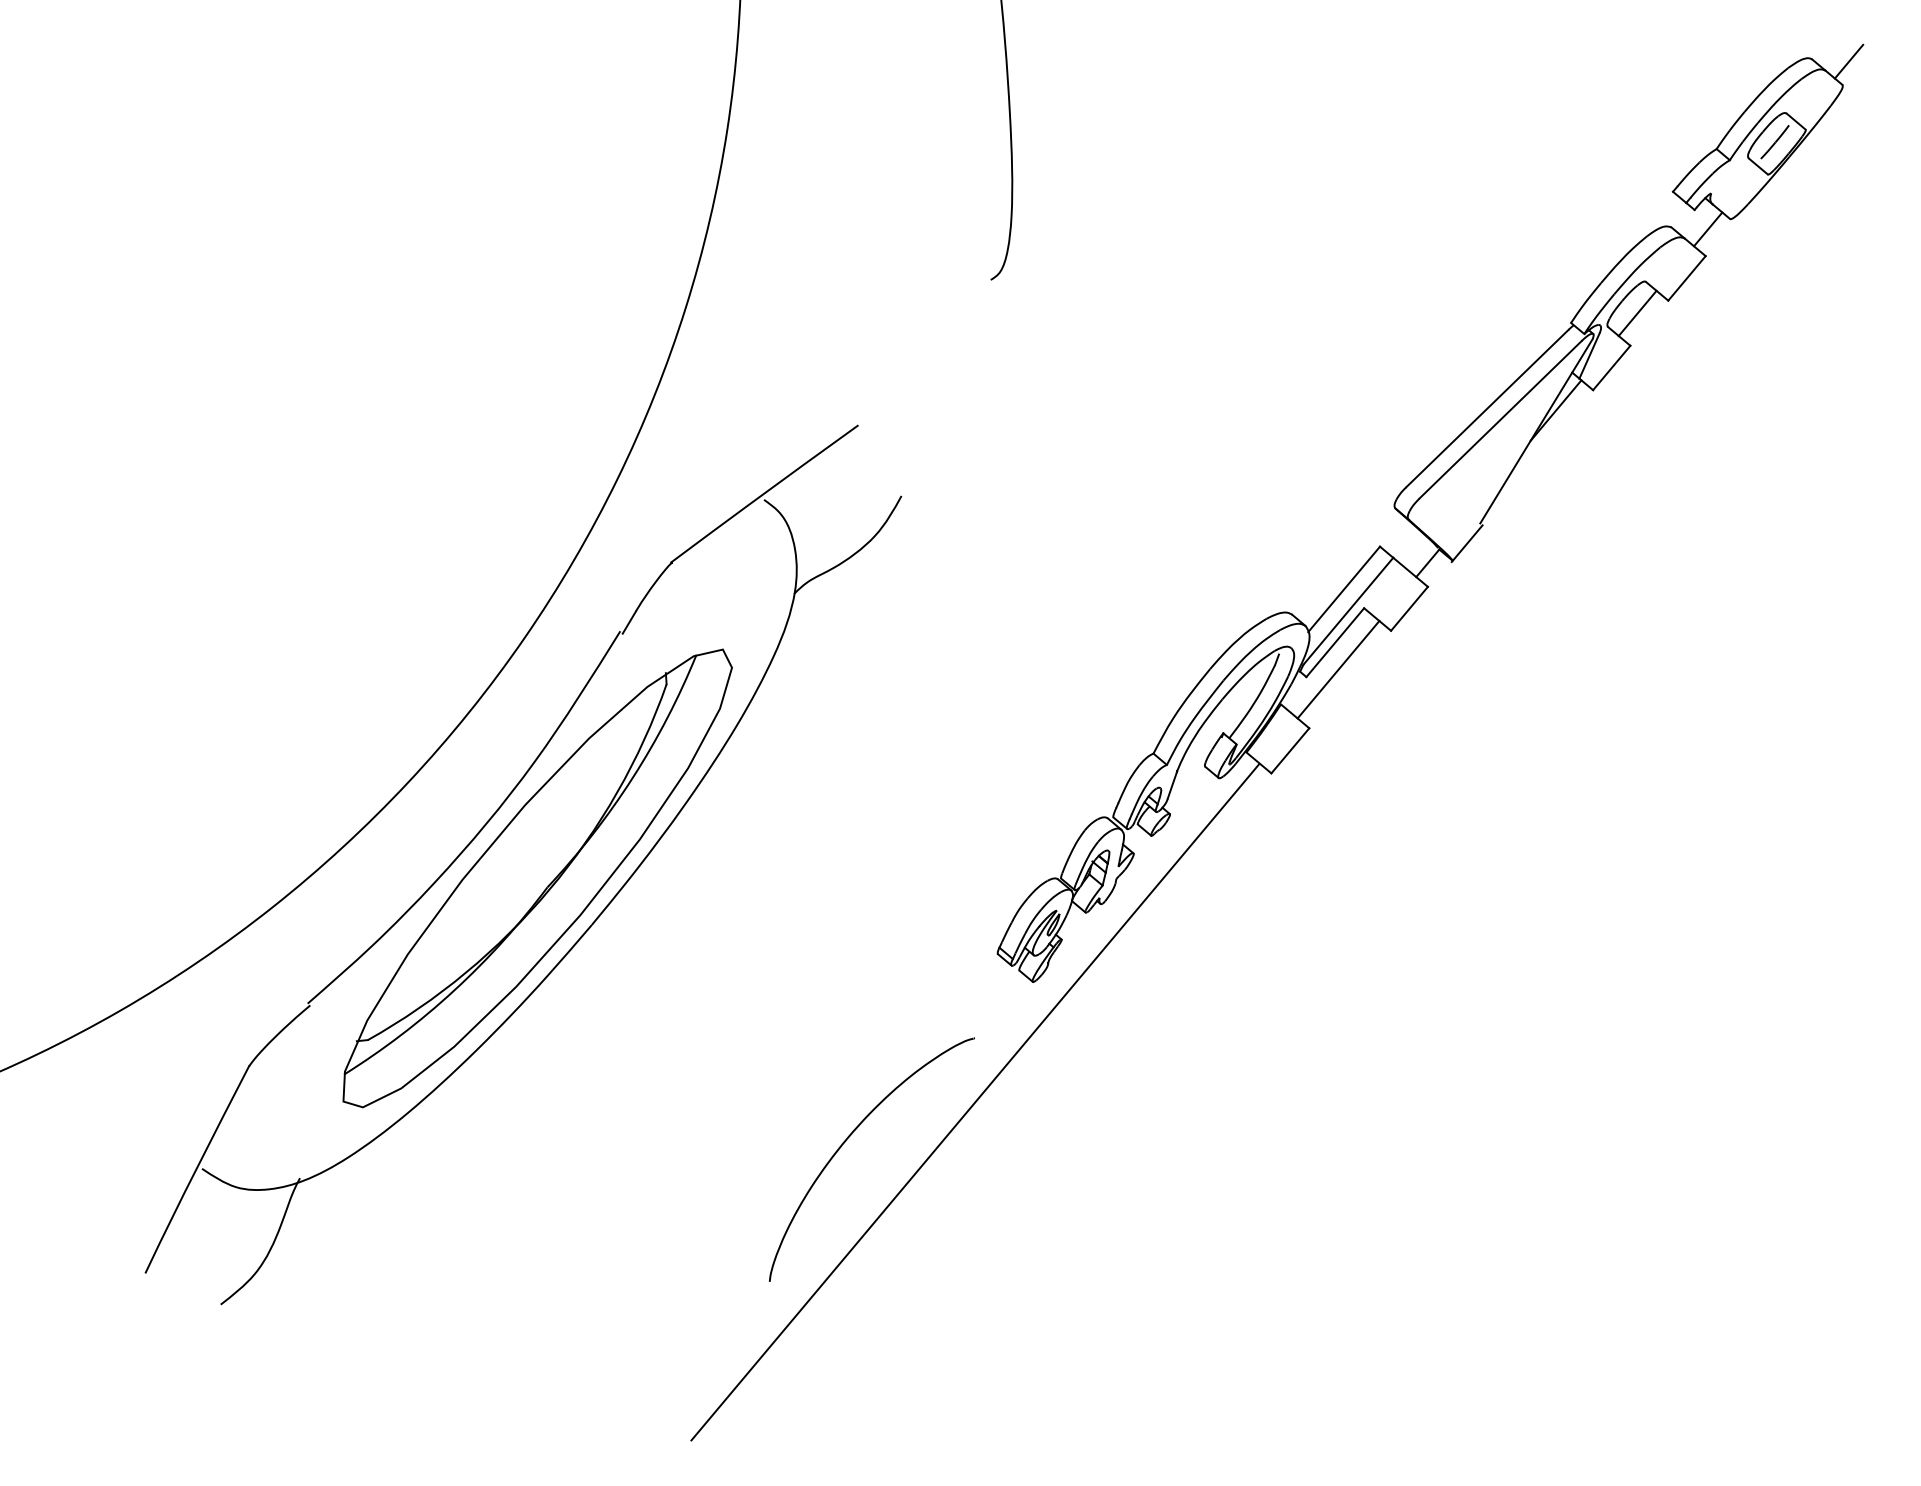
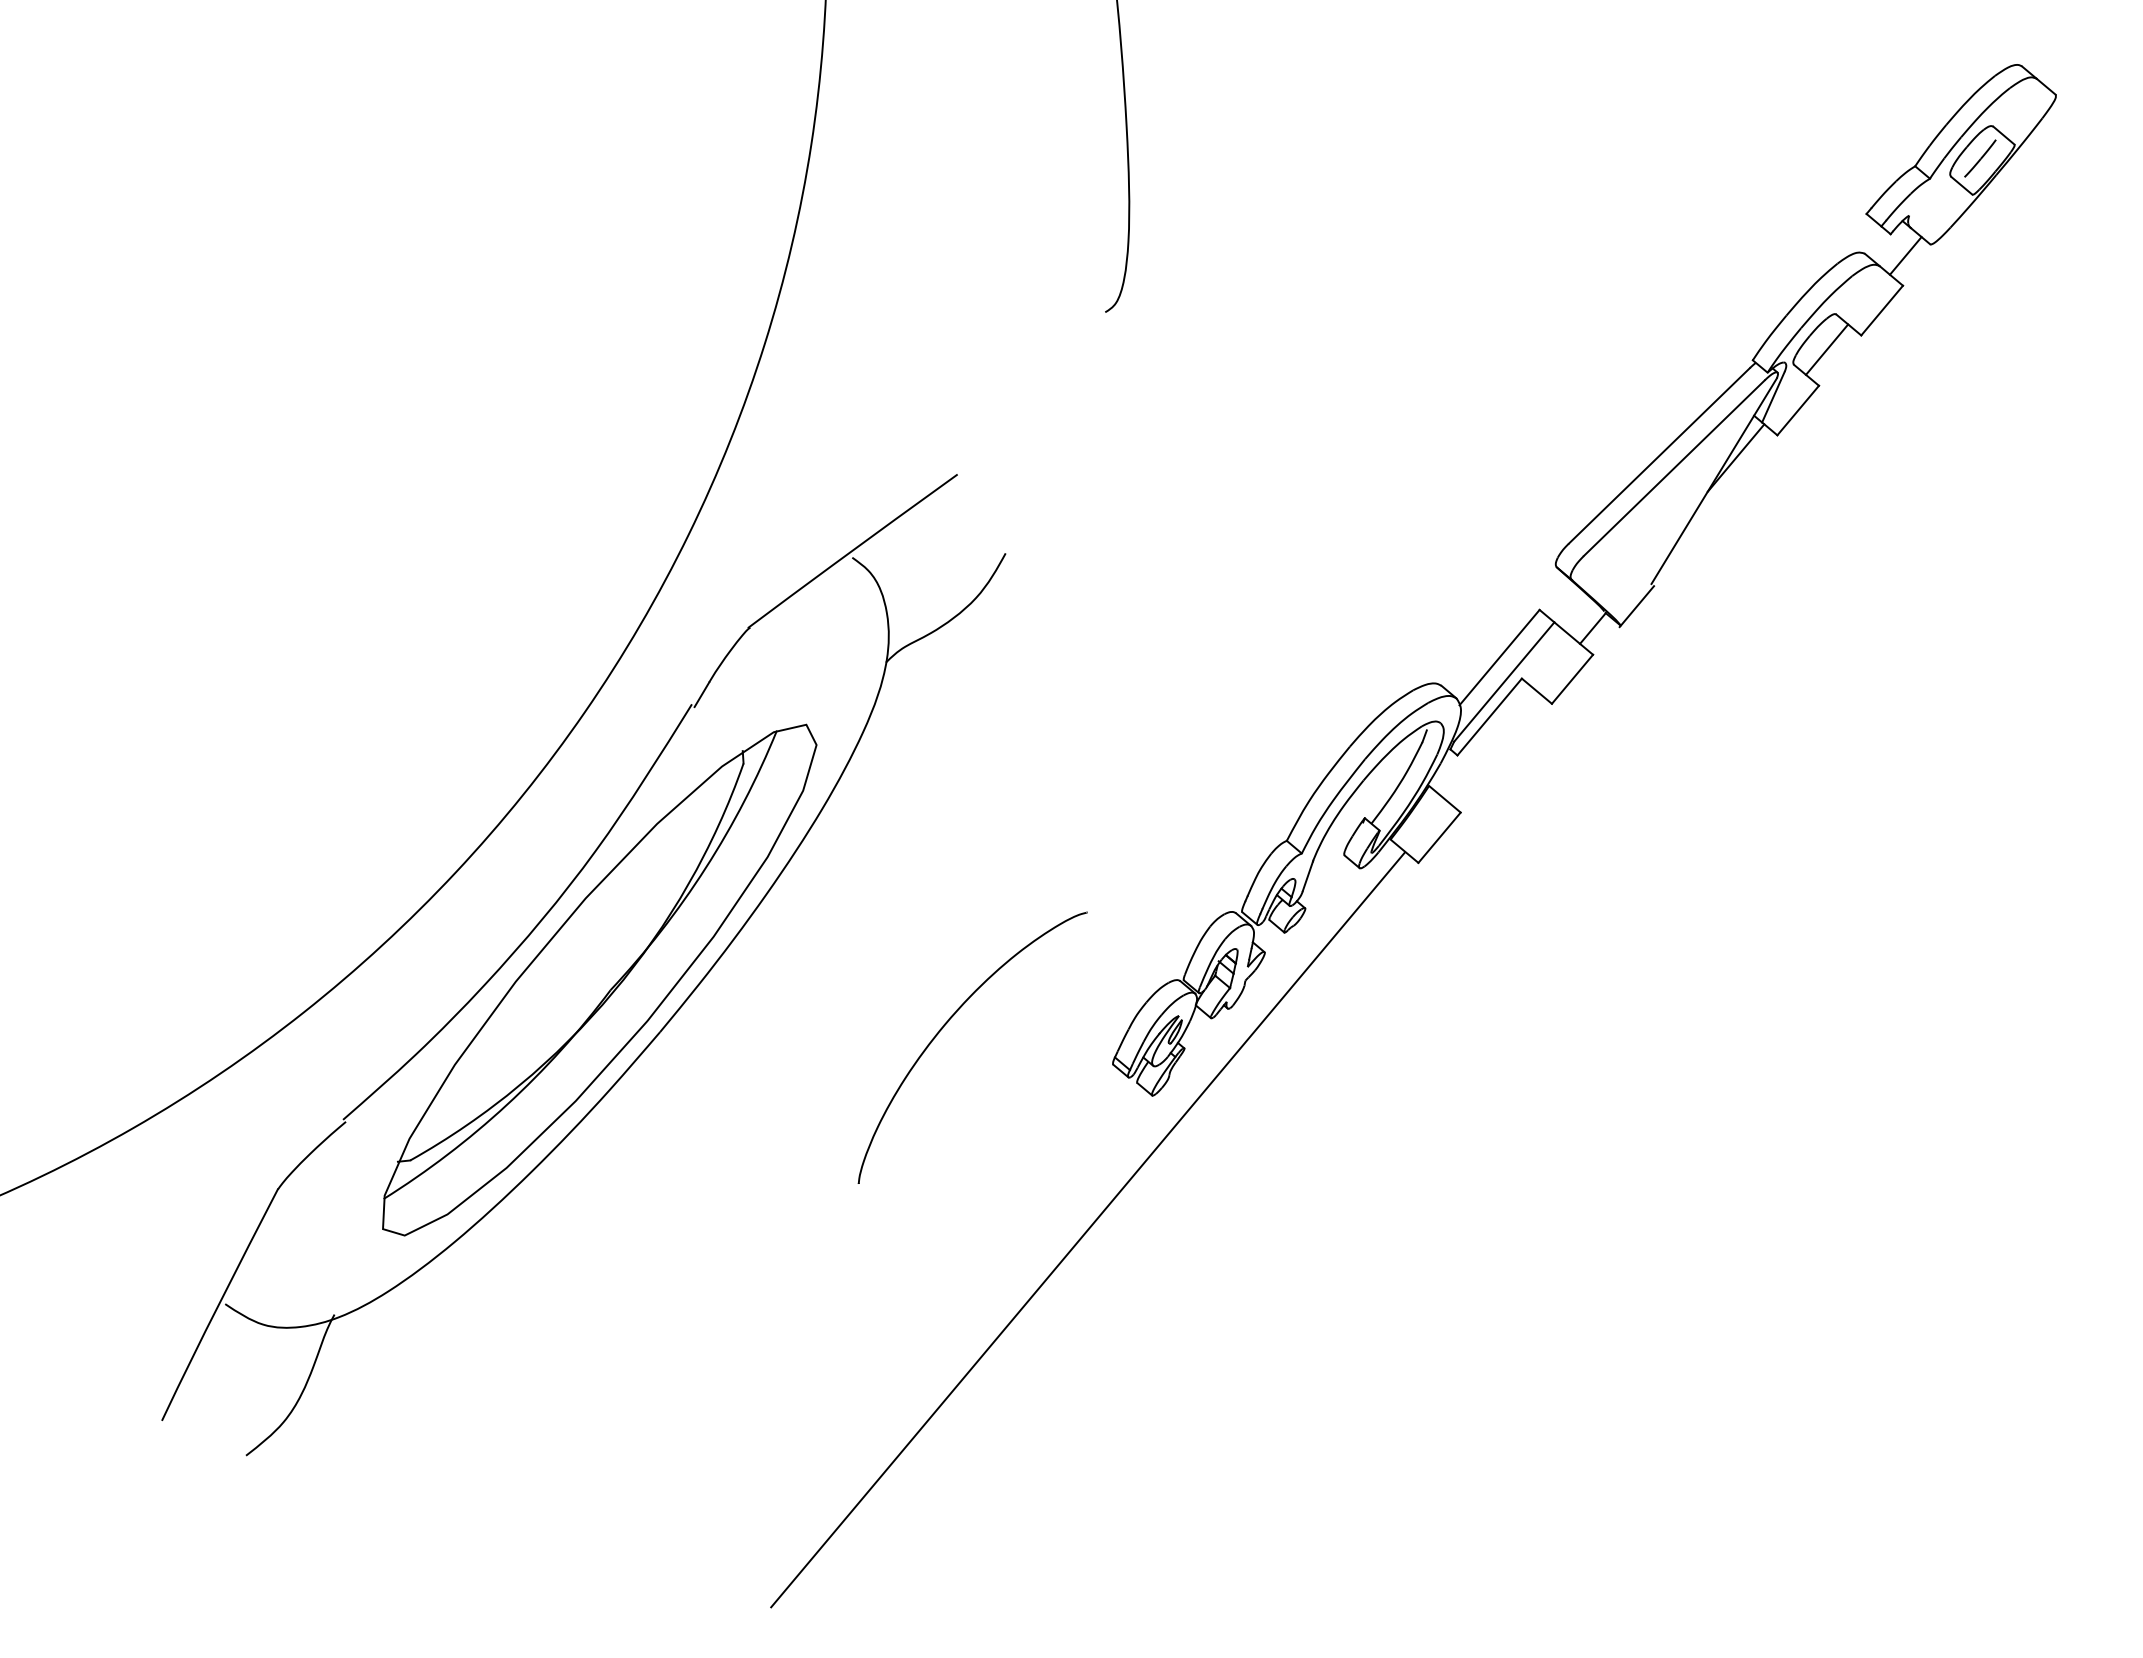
line: (1848, 61) -> (2062, 68), removed
line: (1337, 669) -> (1492, 746), removed
curve: (850, 1136) -> (948, 1022), moved

